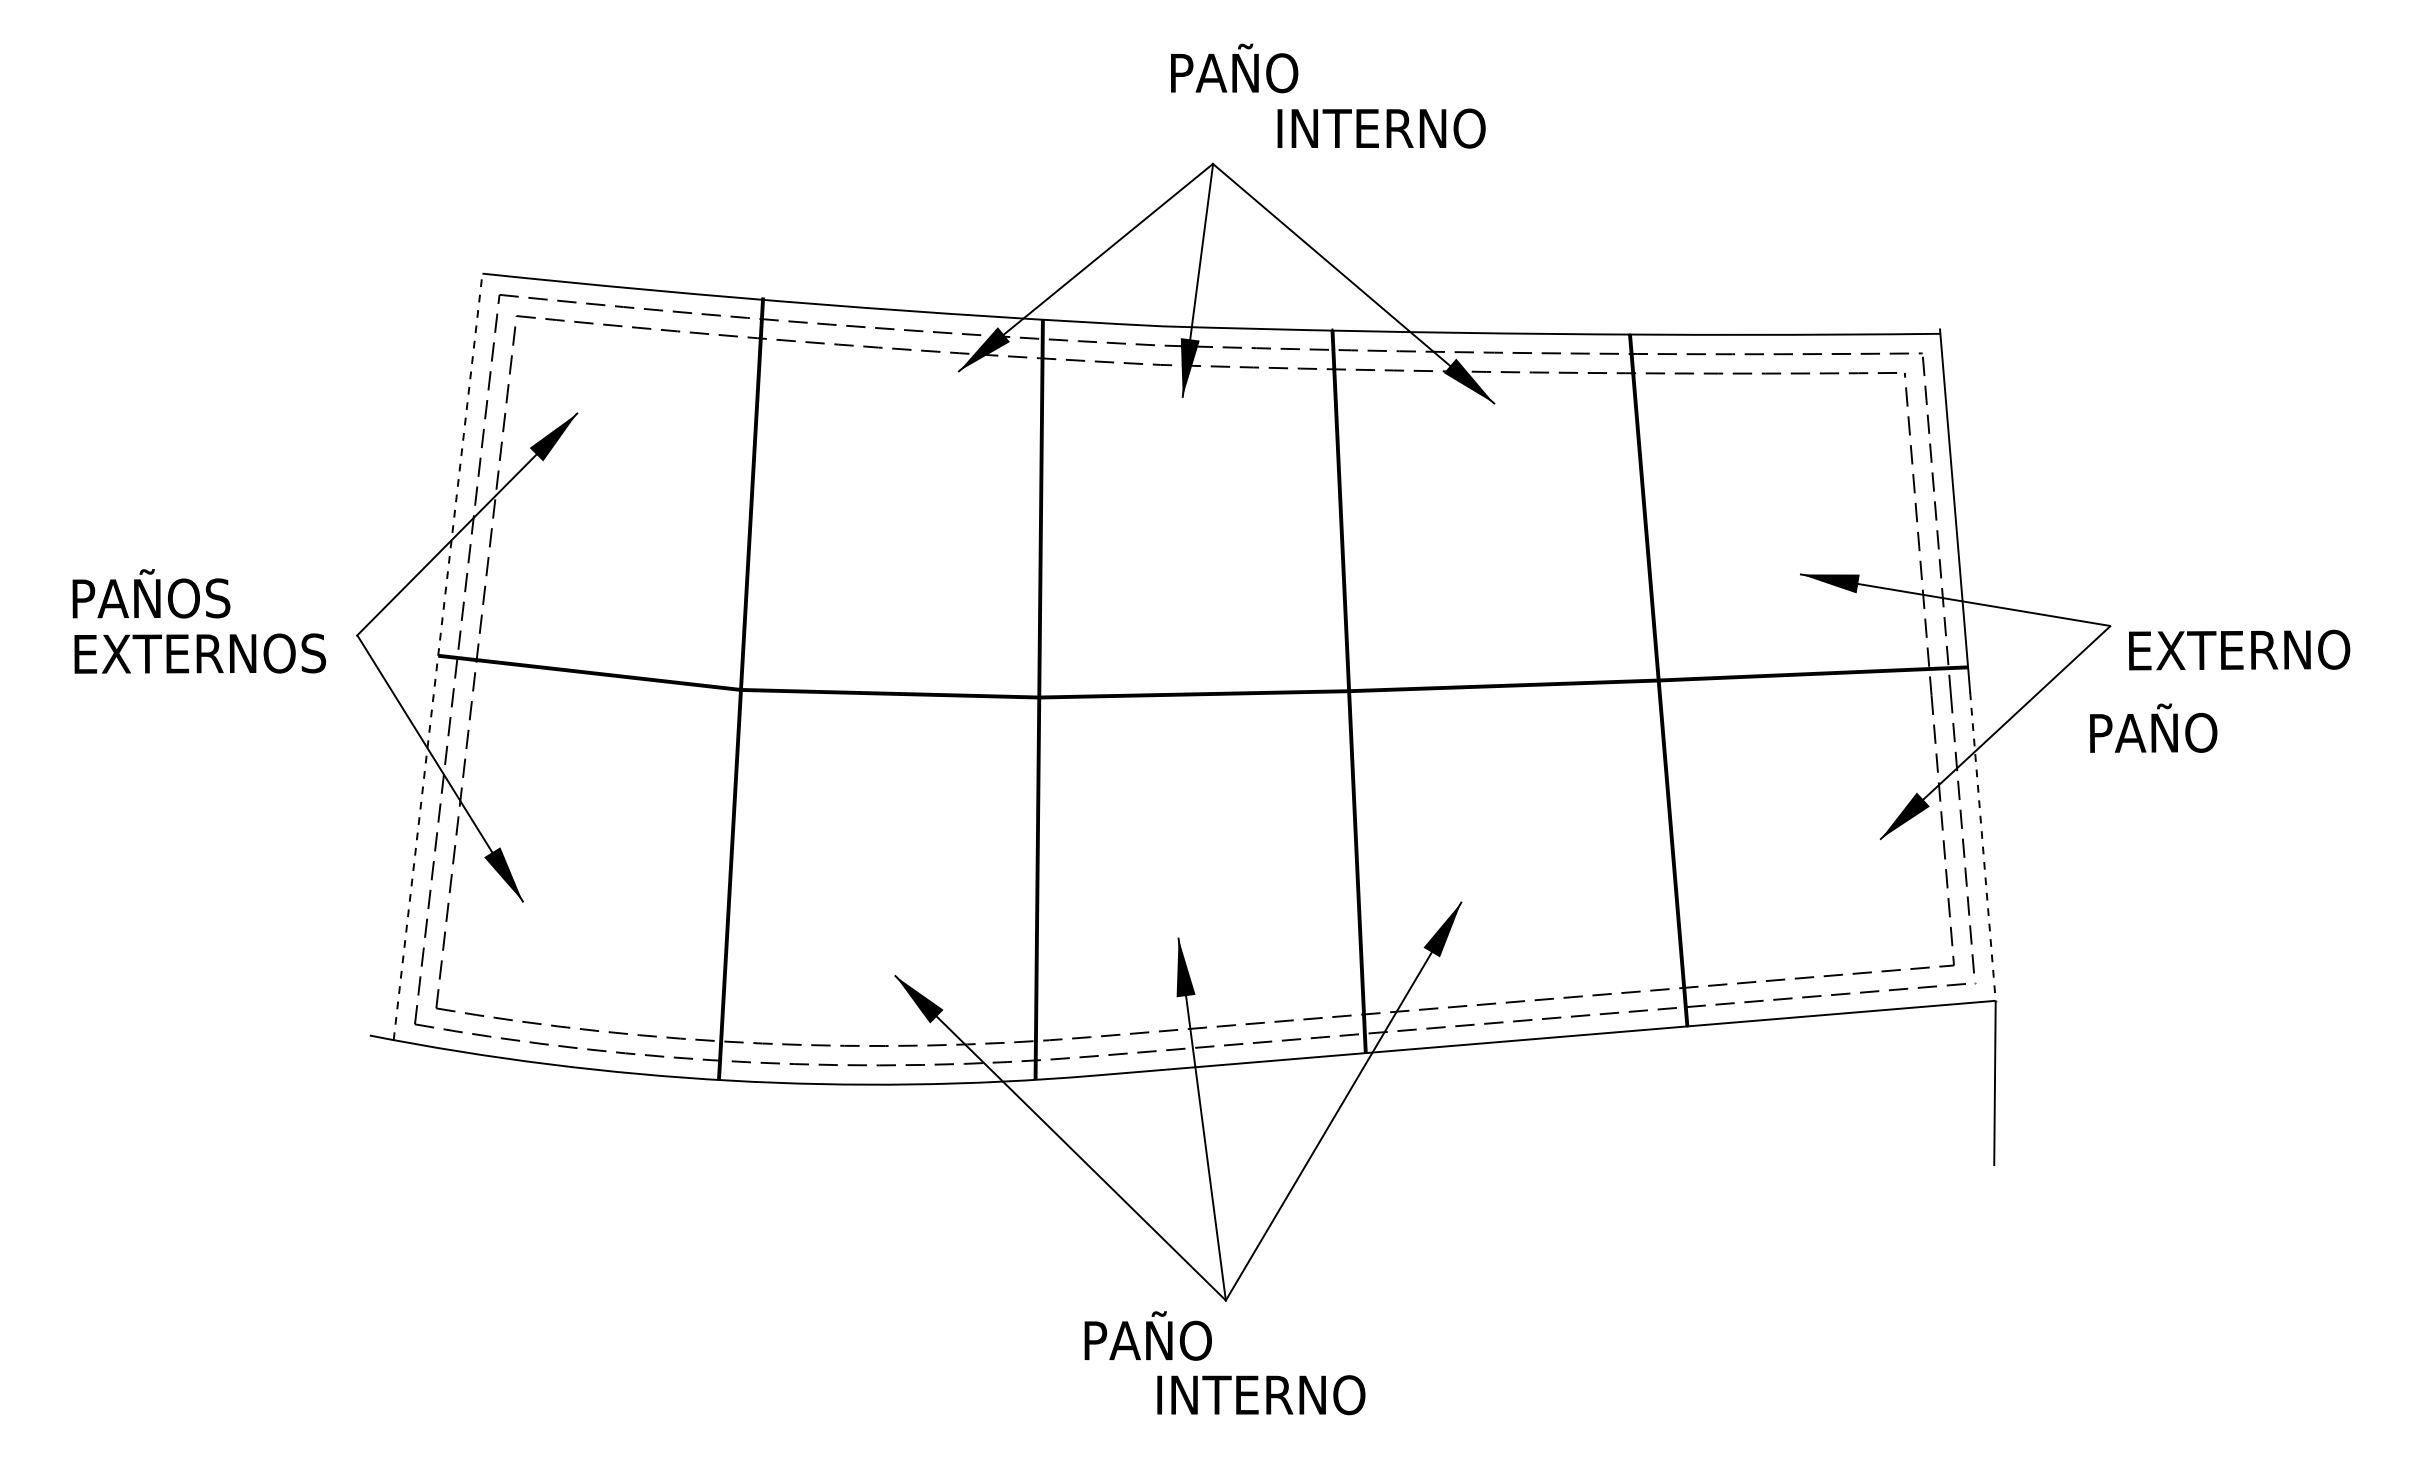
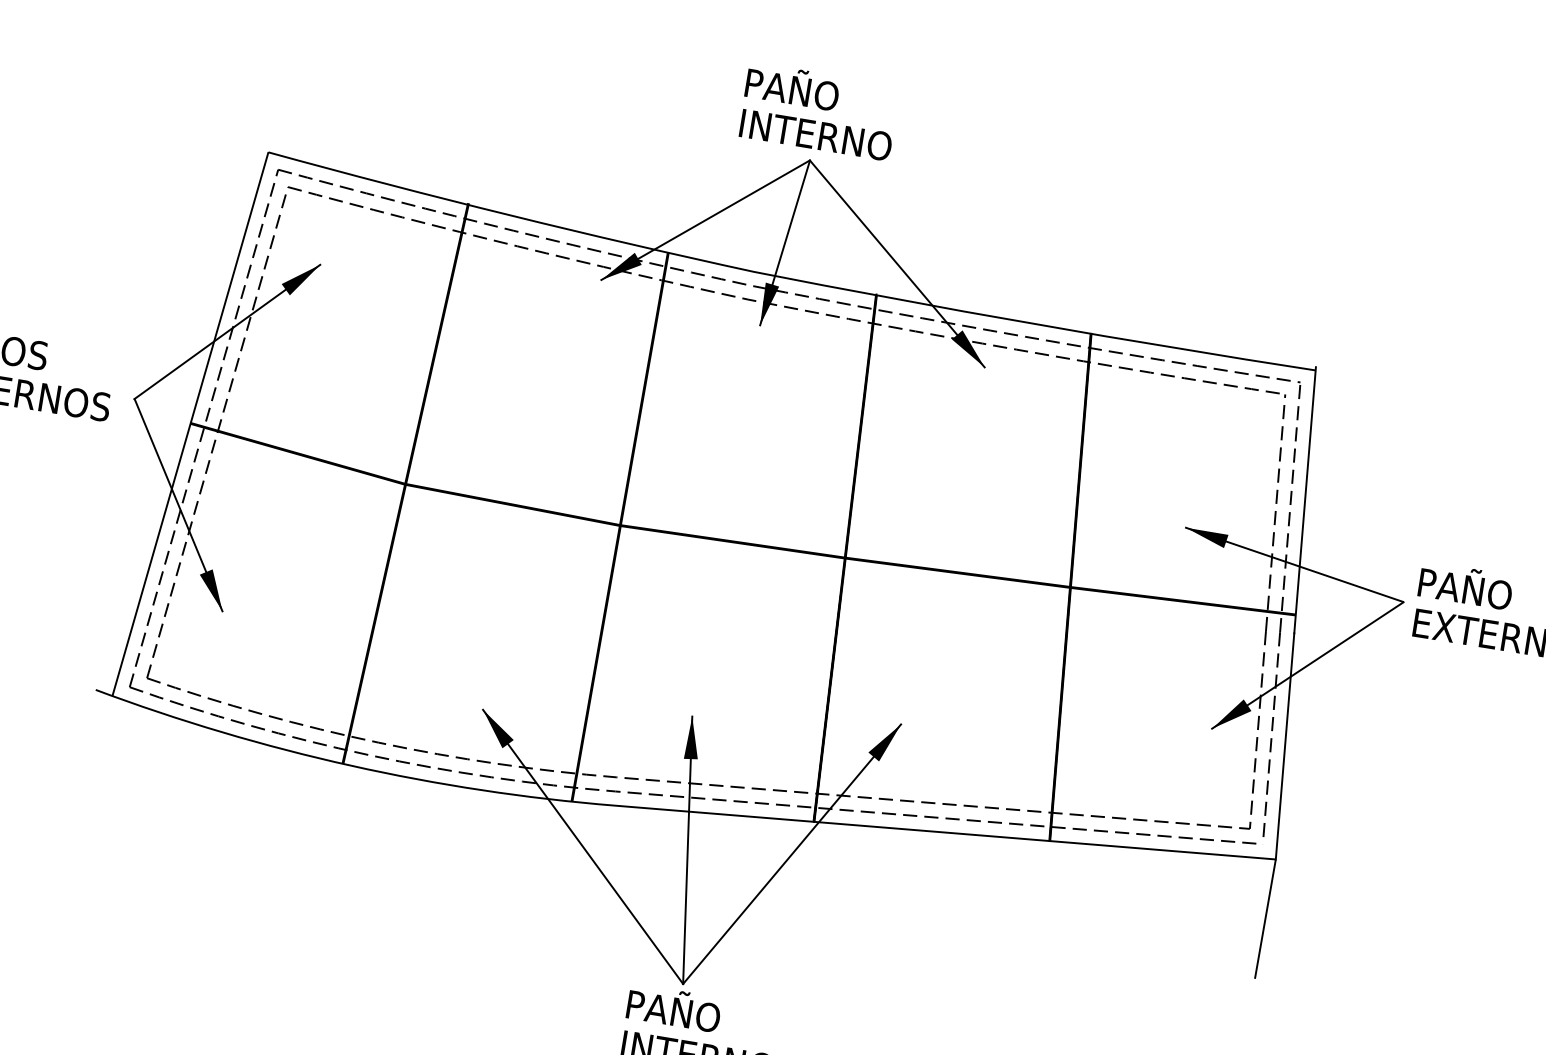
text: (1234, 68) -> (792, 86), moved
text: (1381, 128) -> (815, 135), moved
line: (438, 656) -> (190, 423), dashed -> solid
text: (2153, 727) -> (1465, 585), moved
line: (1982, 846) -> (1284, 746), dashed -> solid
text: (1147, 1335) -> (673, 1007), moved

